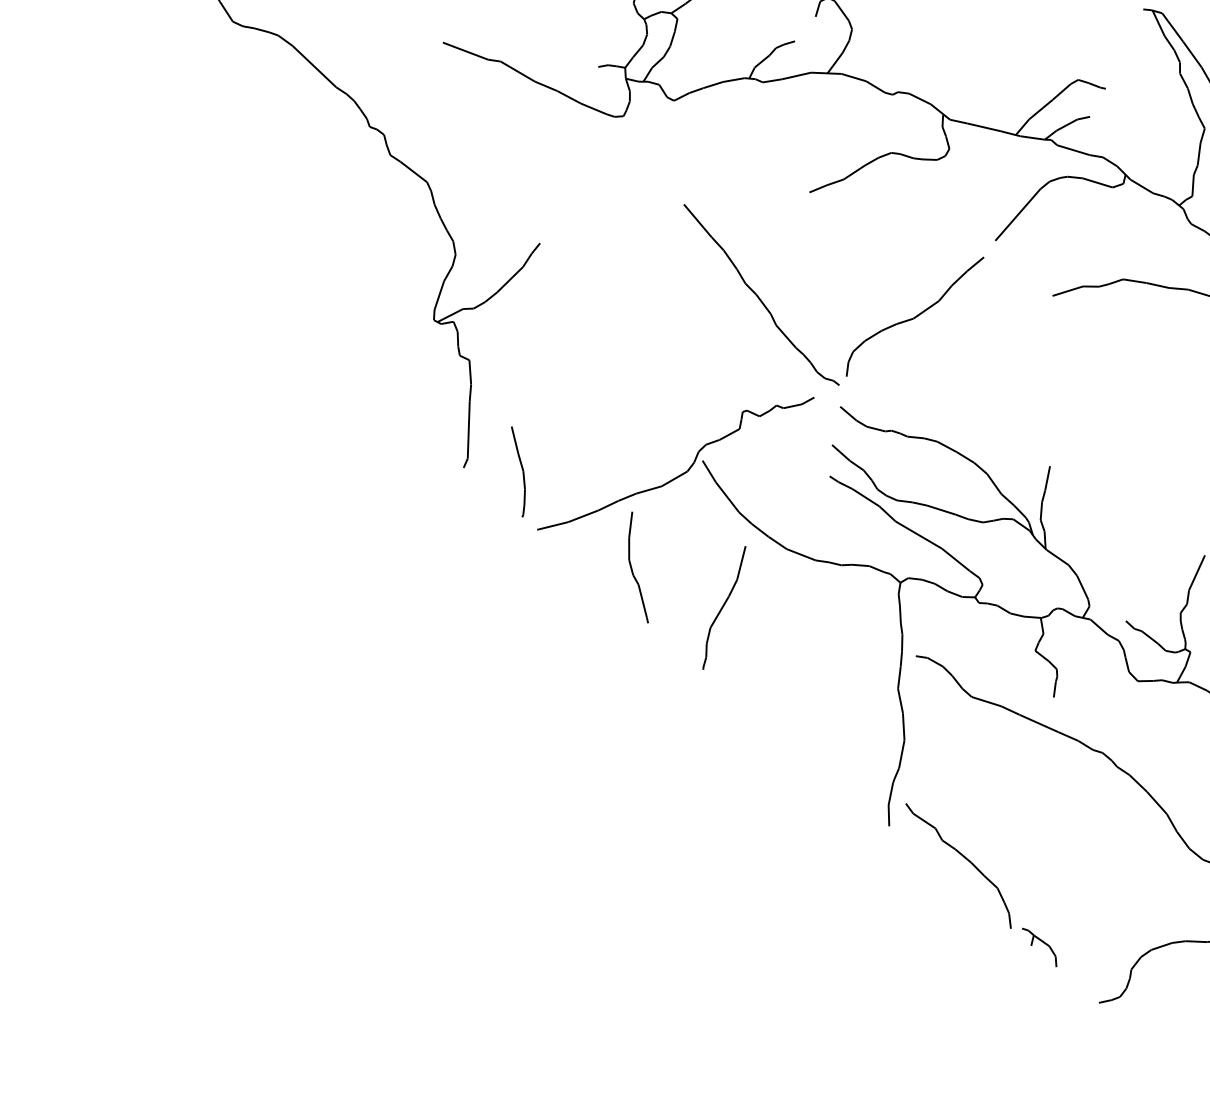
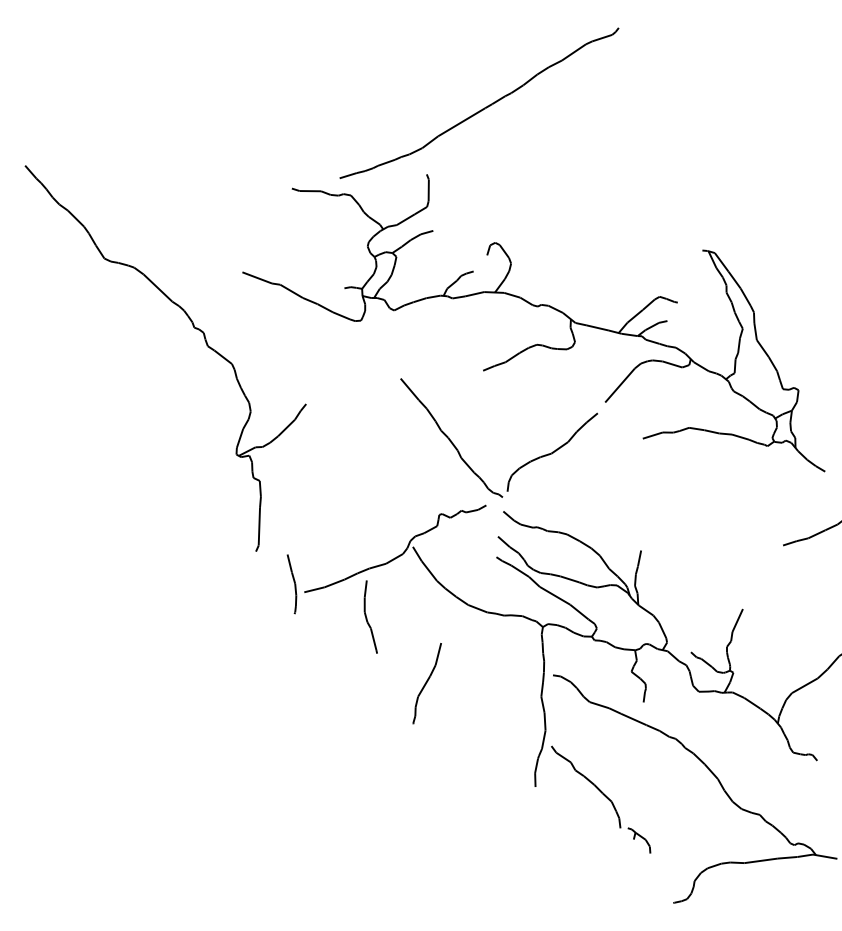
curve: (520, 469) -> (293, 582), moved
curve: (723, 607) -> (426, 683), moved
part: (982, 884) -> (601, 799), moved

